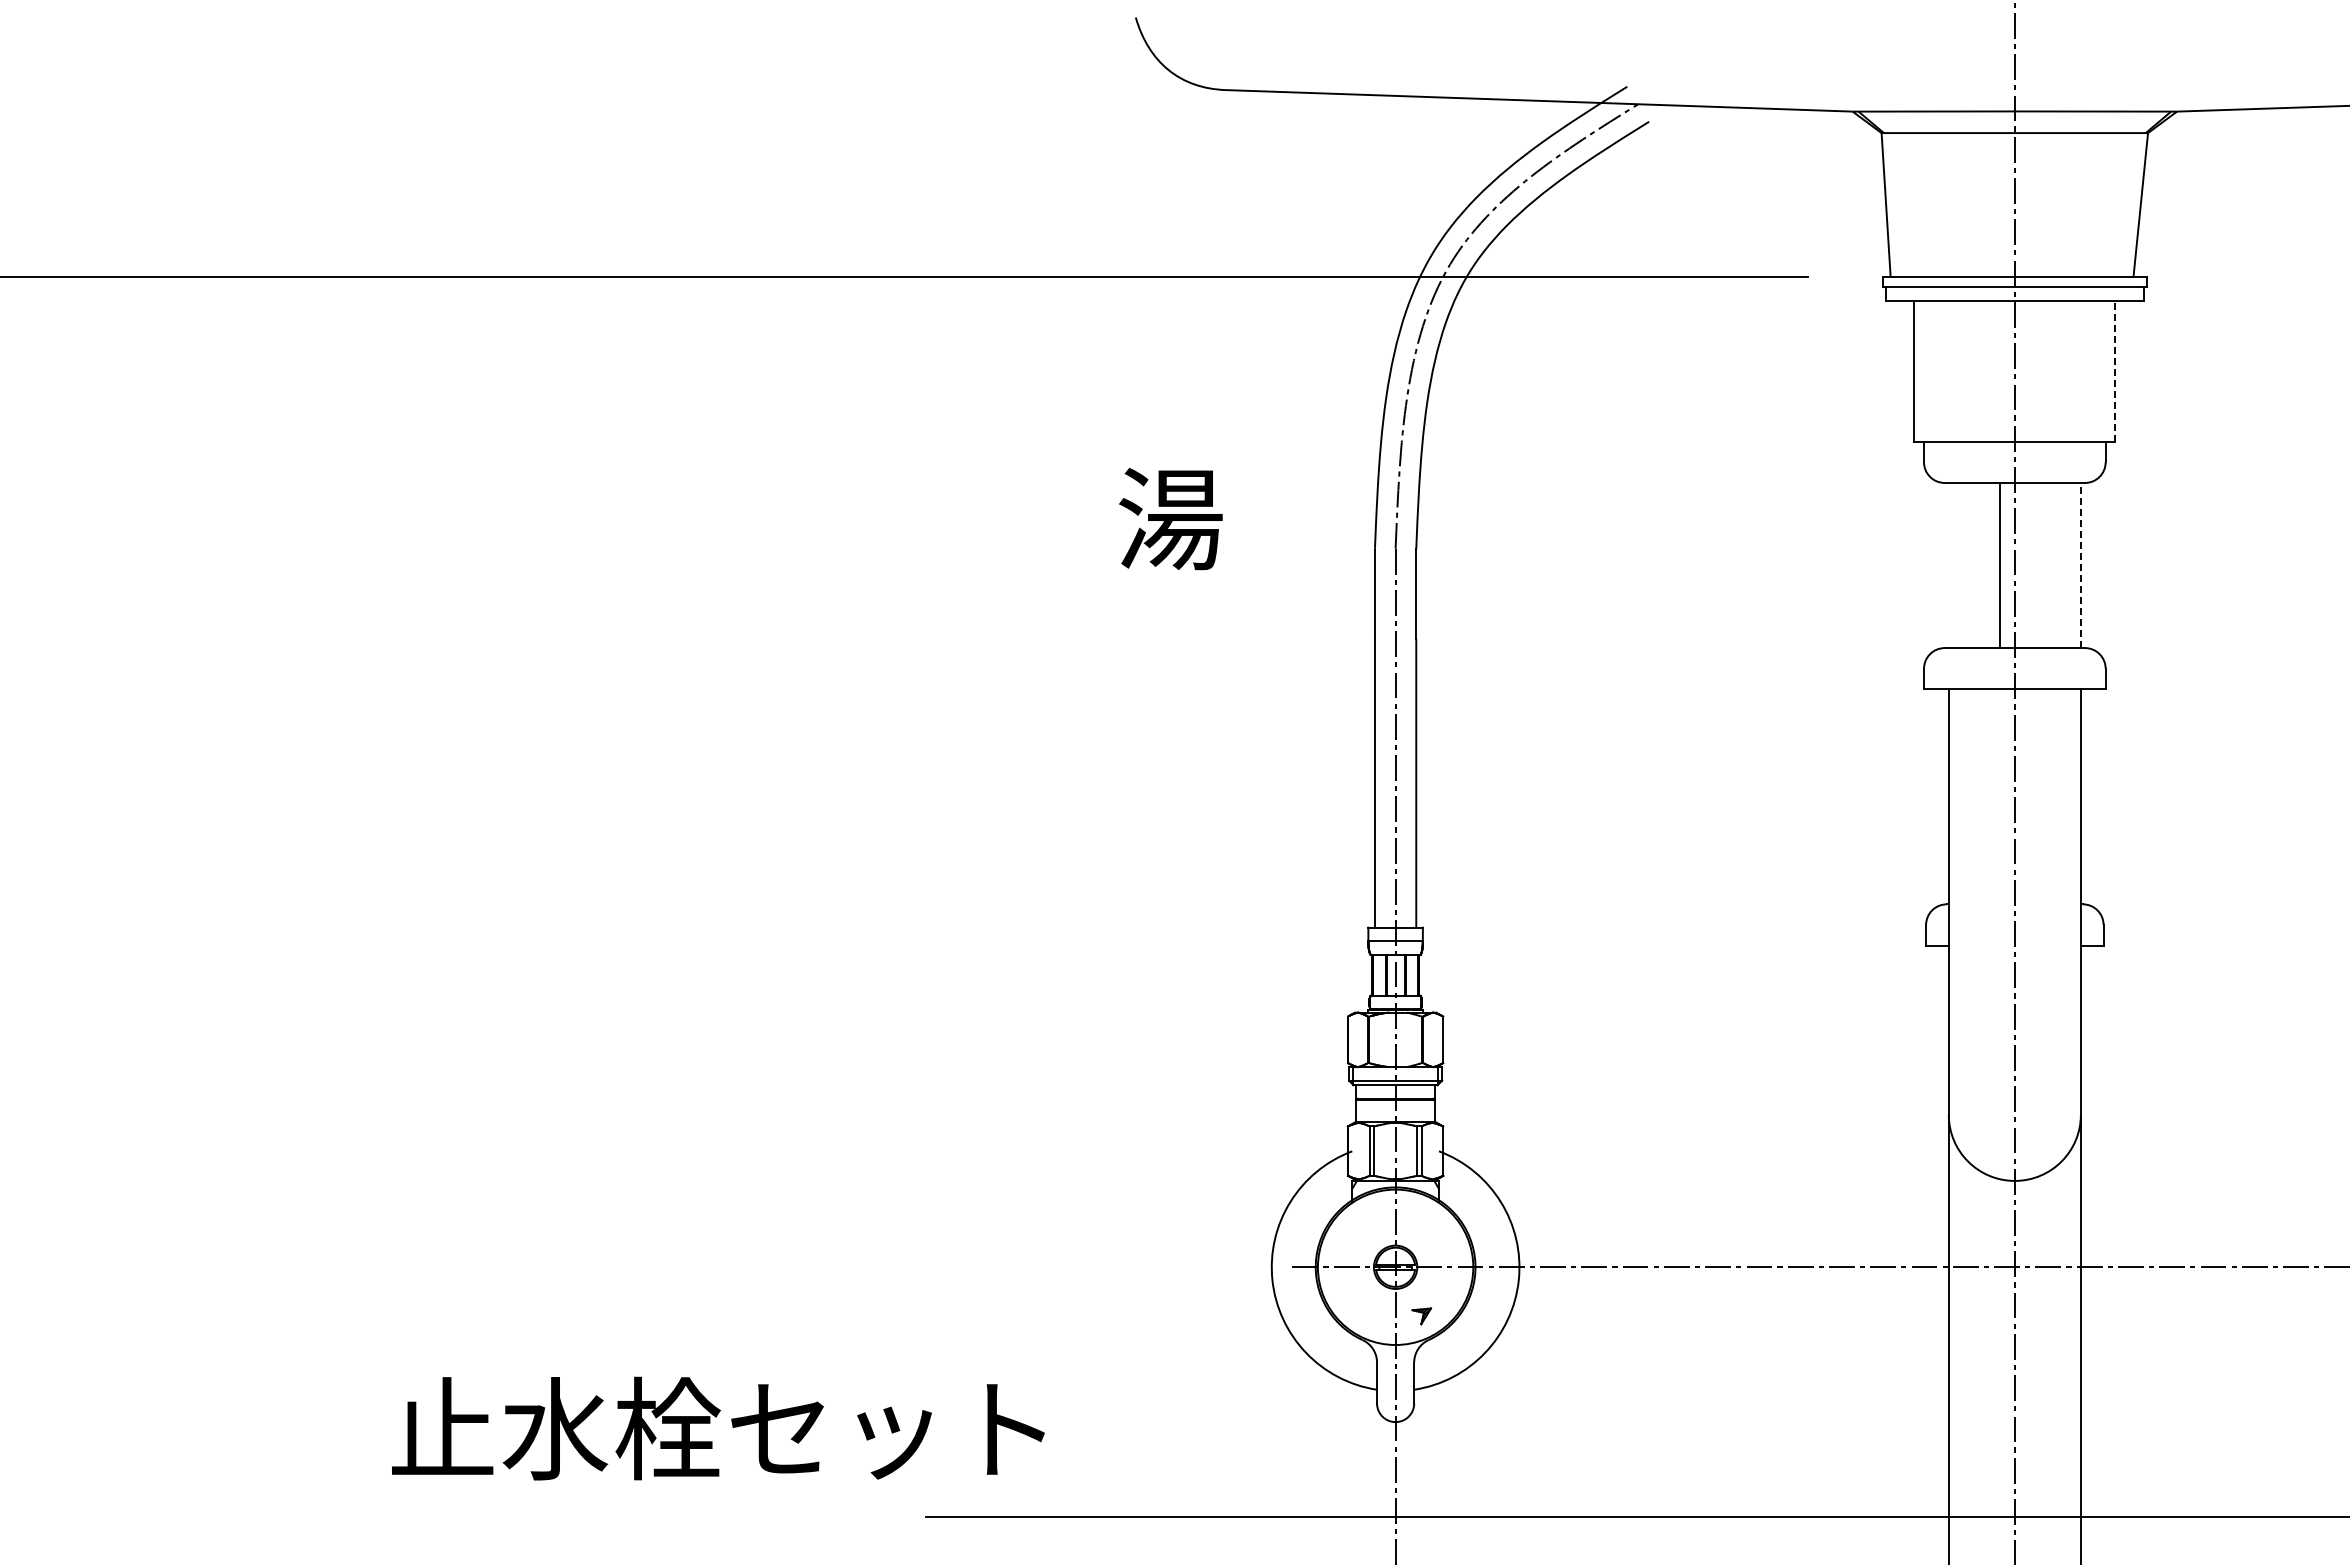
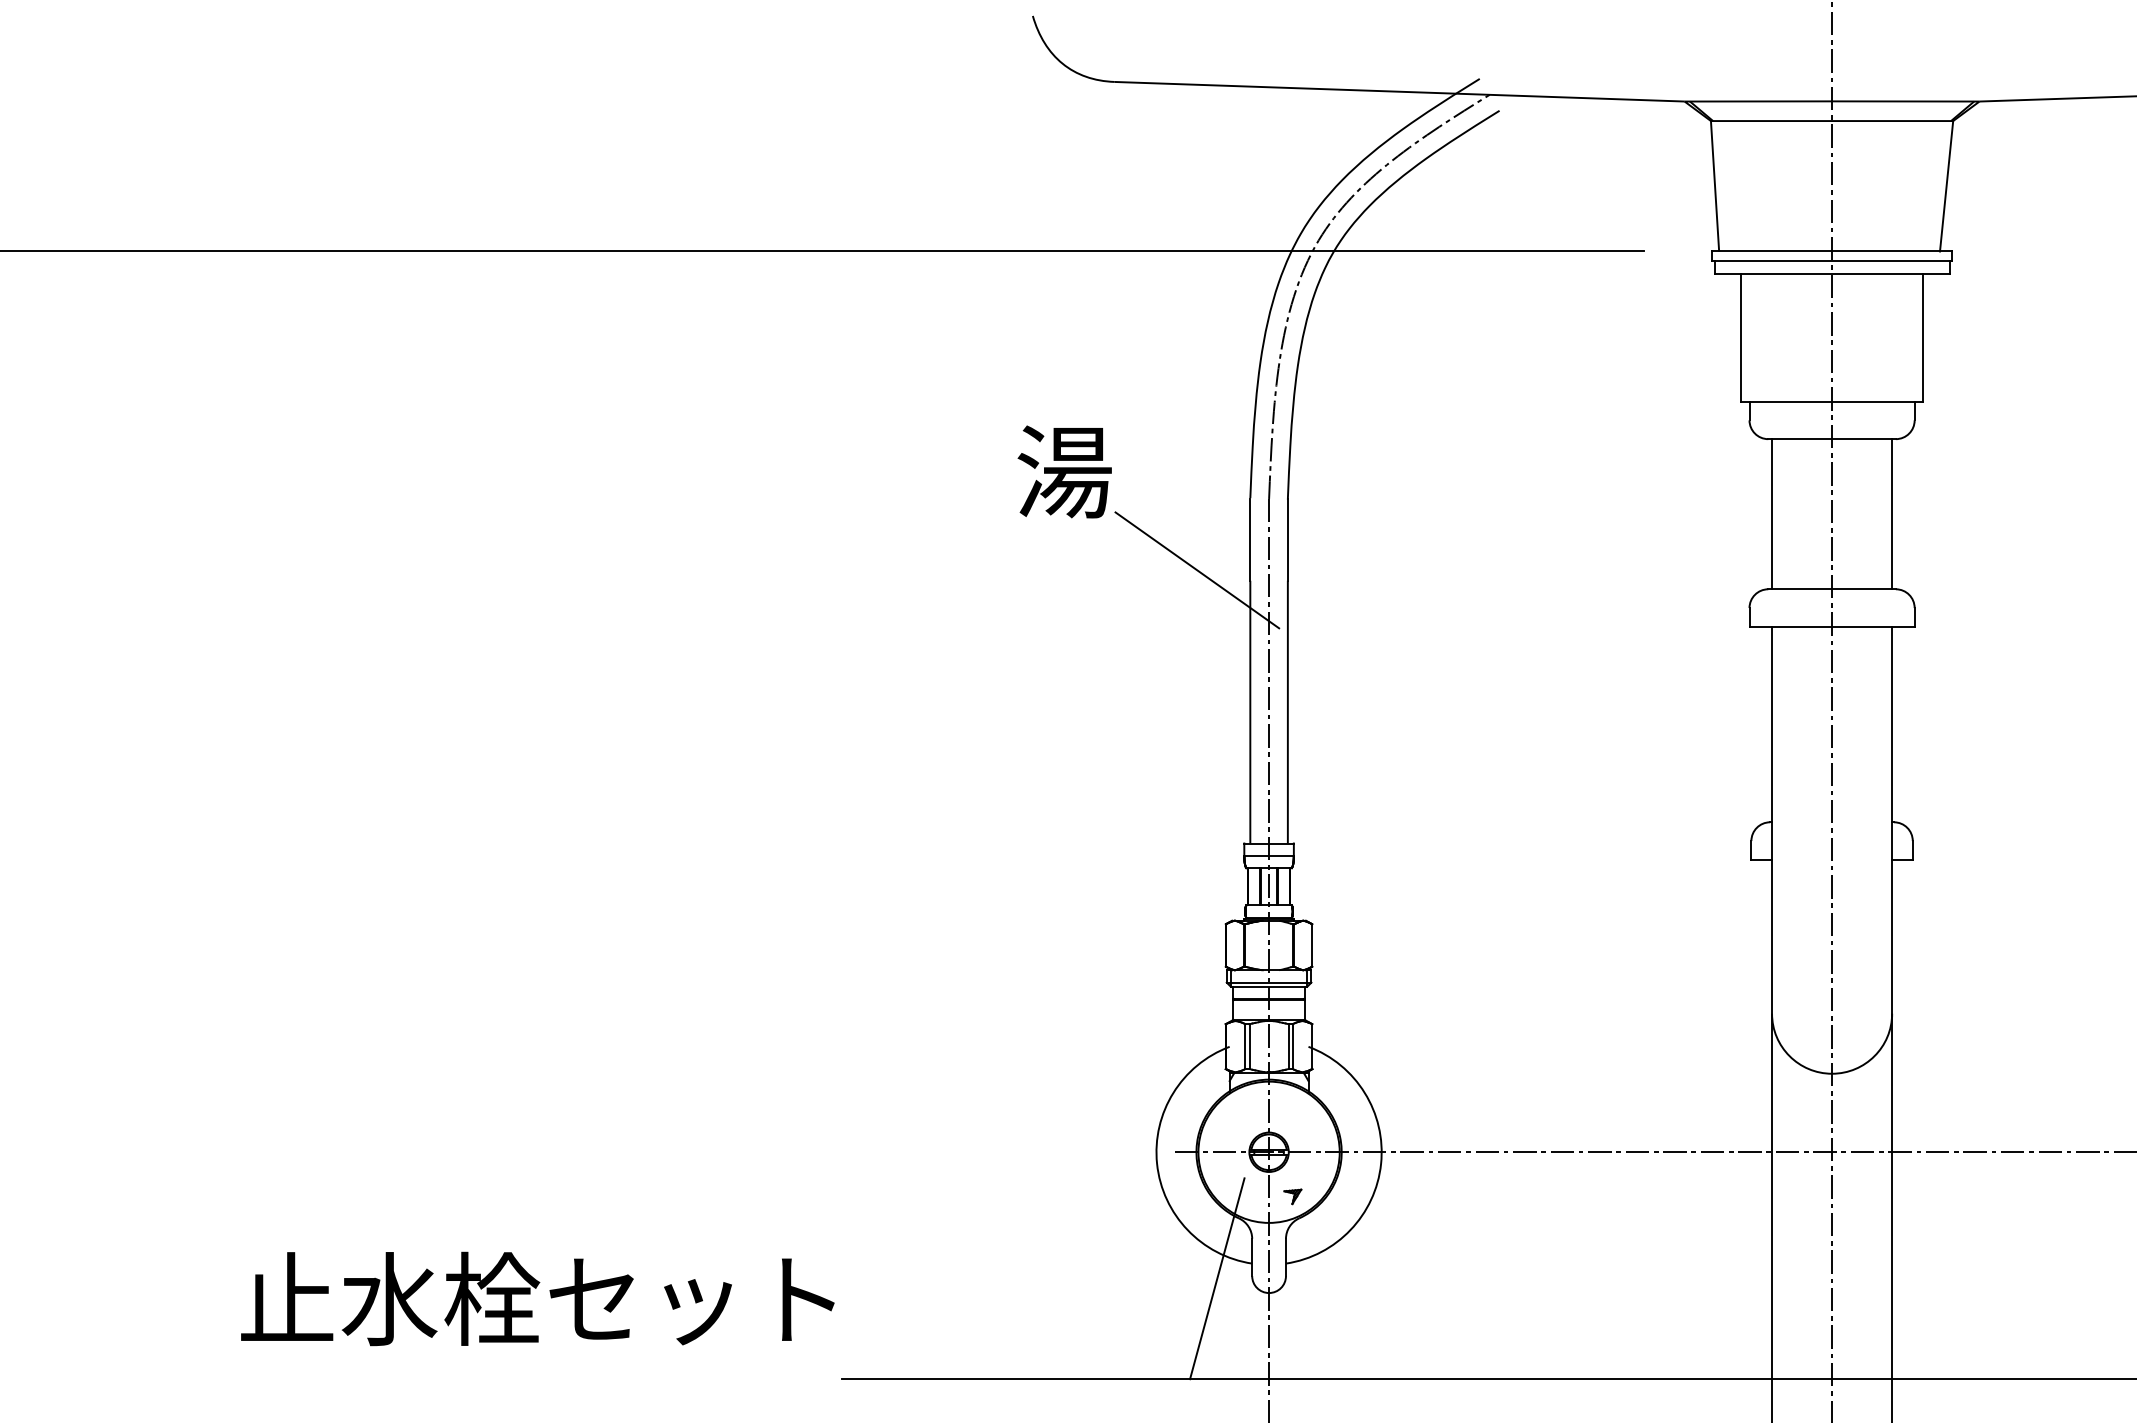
line: (2115, 371) -> (1923, 337), dashed -> solid
line: (1999, 565) -> (1771, 514), moved
line: (2080, 565) -> (1891, 514), dashed -> solid
line: (1316, 627) -> (1197, 570), added
line: (1338, 1405) -> (1217, 1277), added
text: (718, 1428) -> (537, 1298), moved

